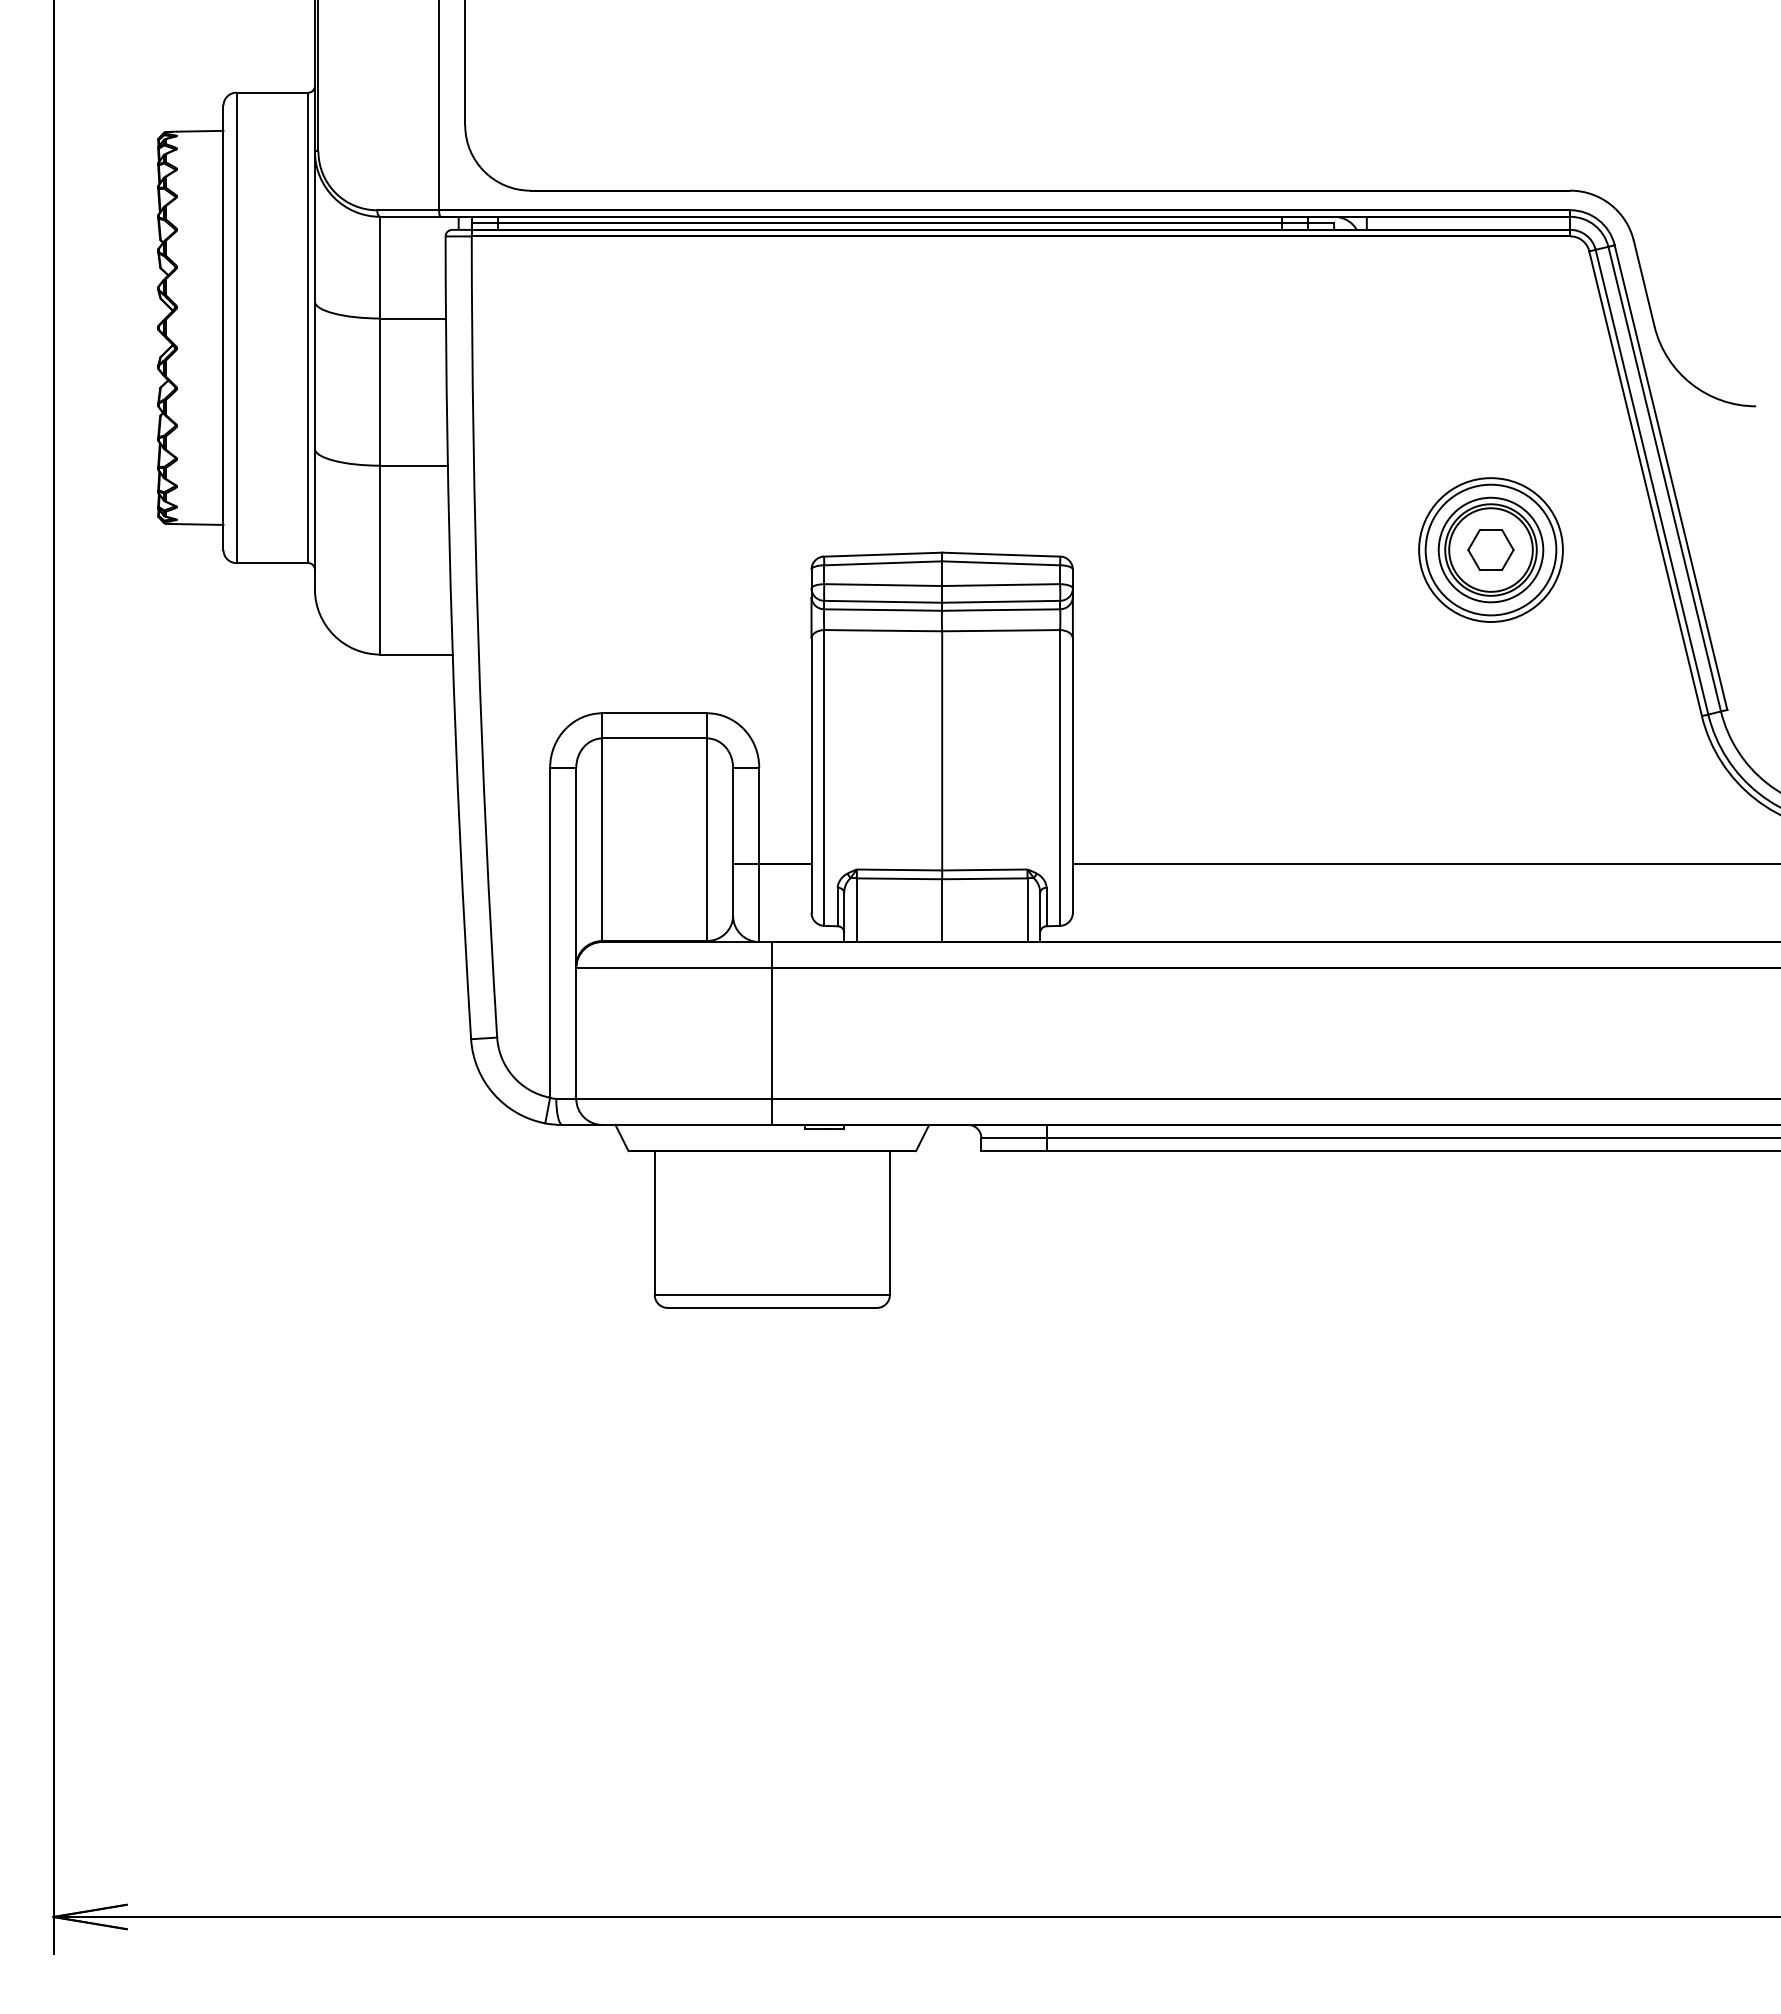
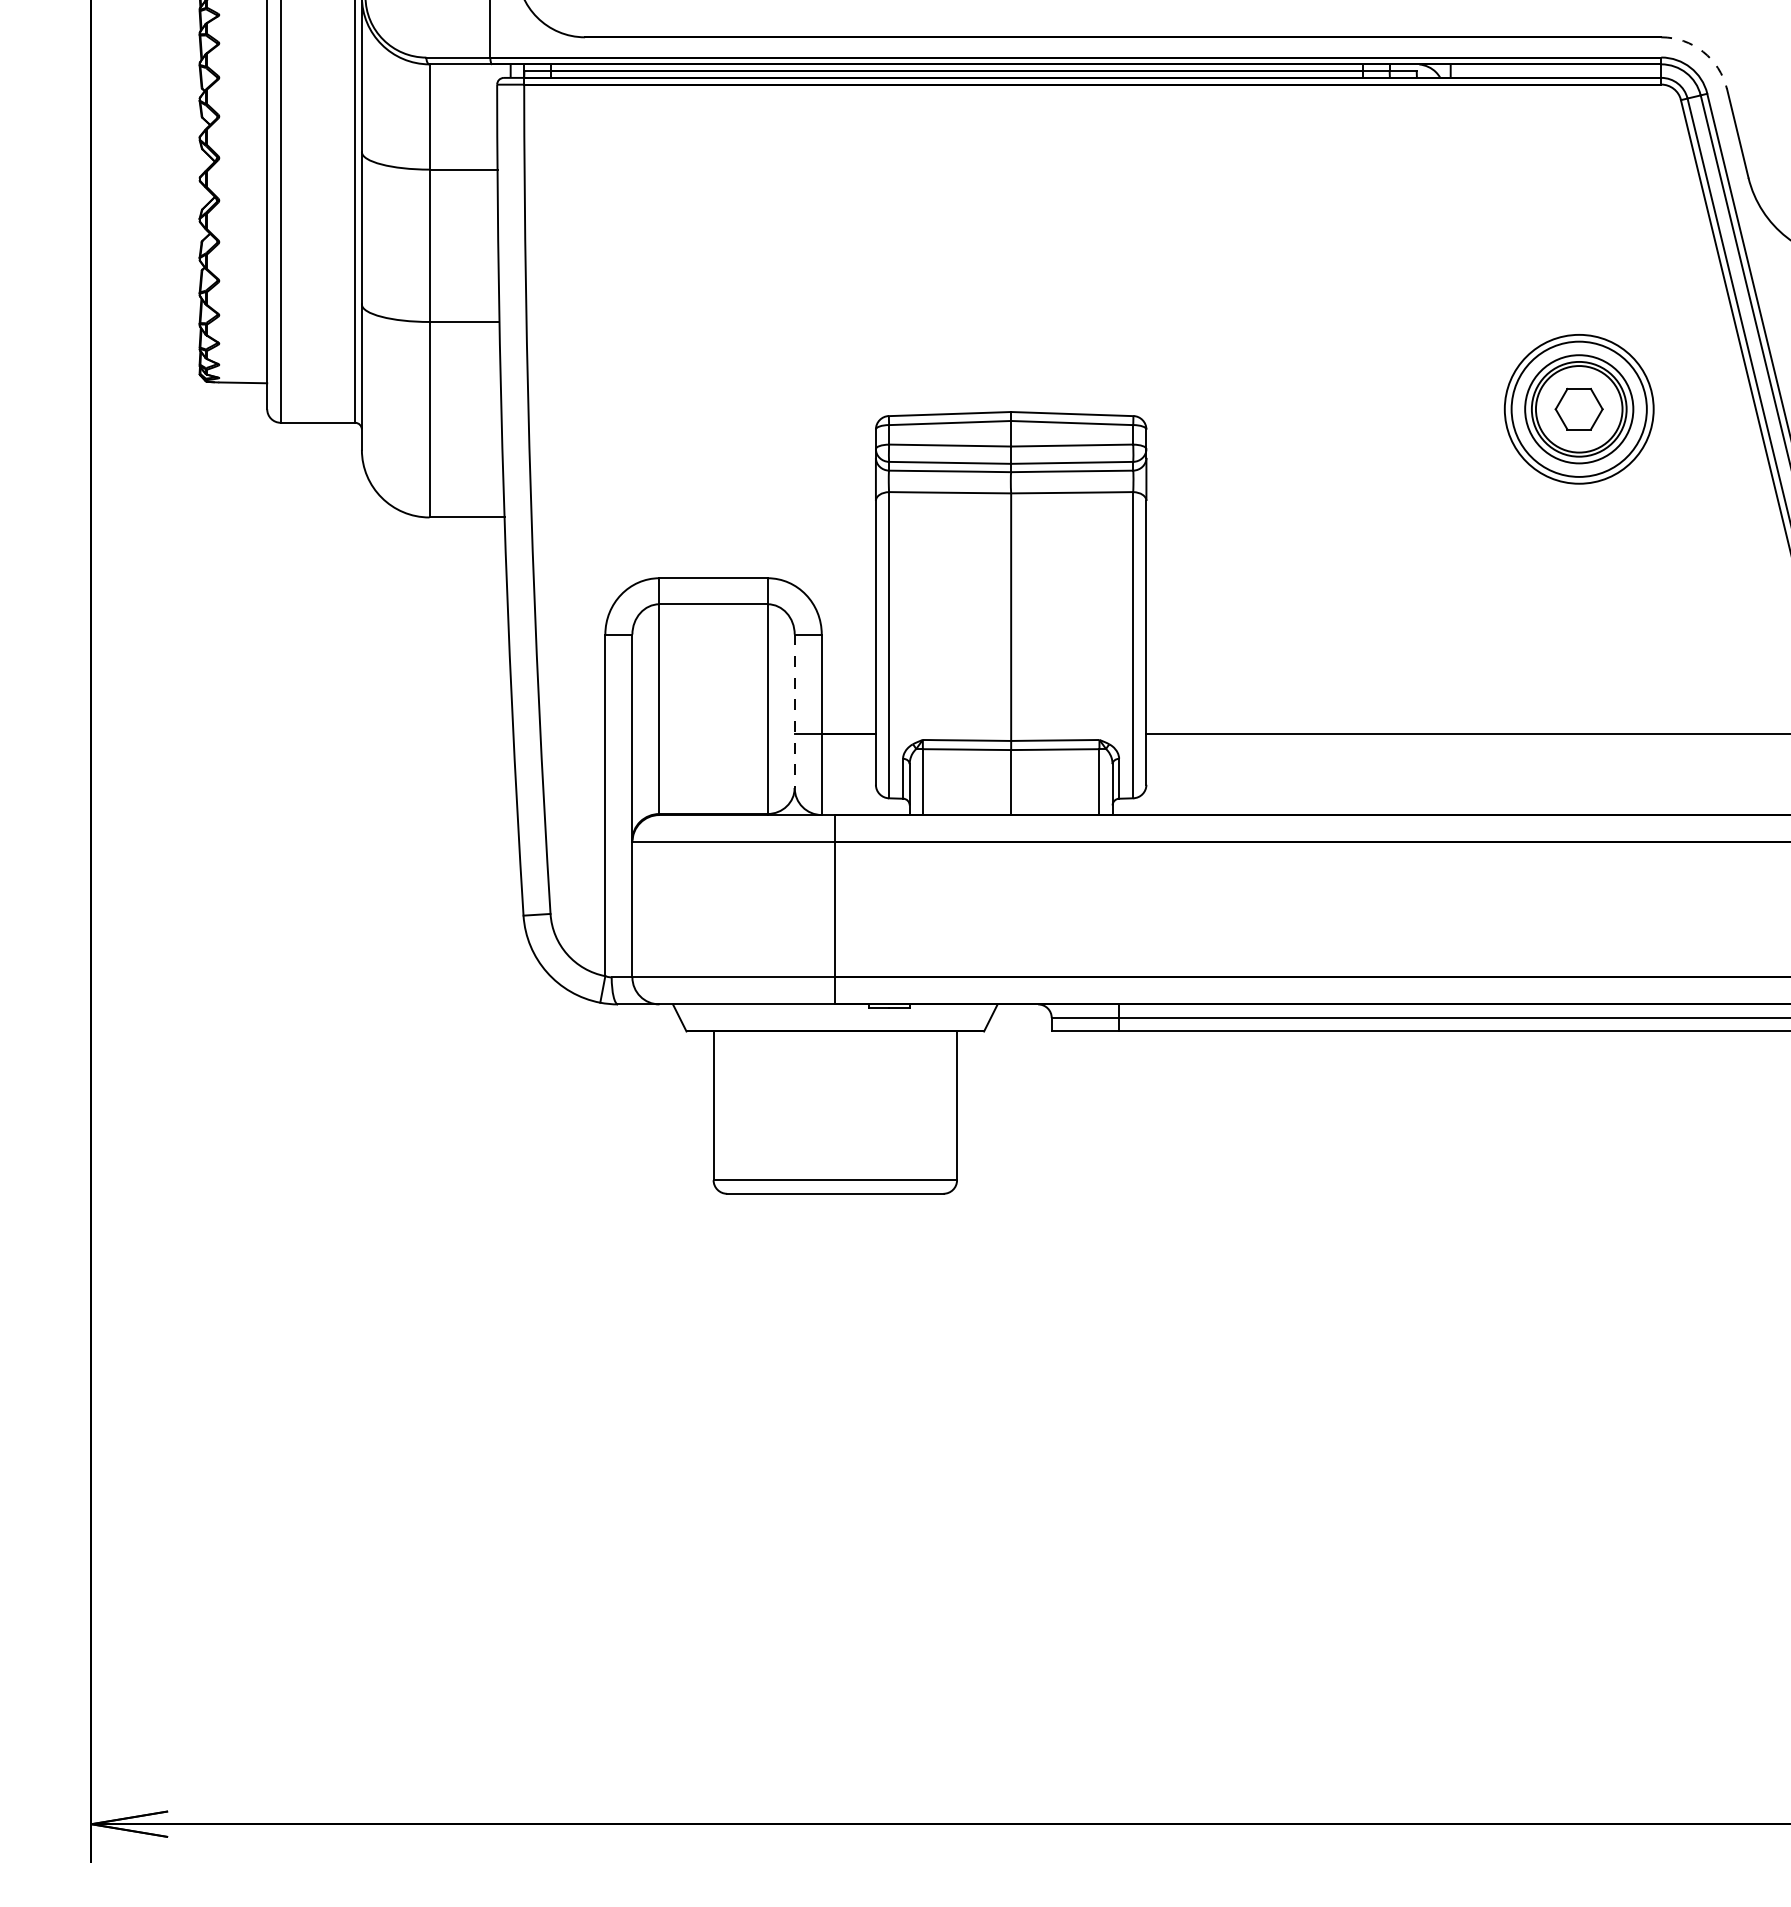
arc: (1610, 204) -> (1702, 51), solid -> dashed
line: (733, 842) -> (795, 712), solid -> dashed

